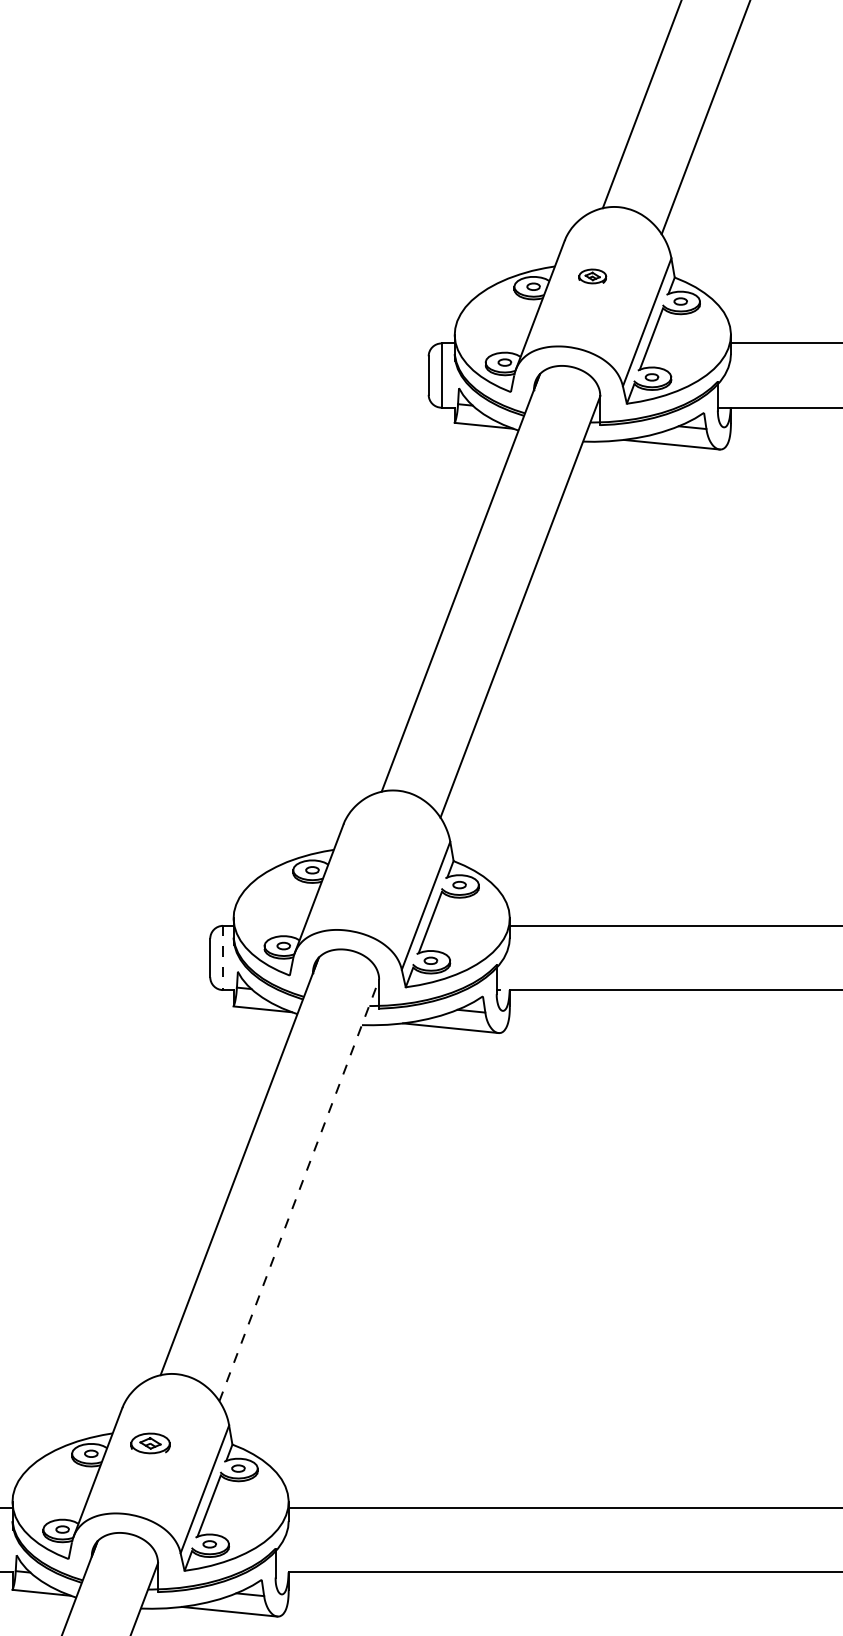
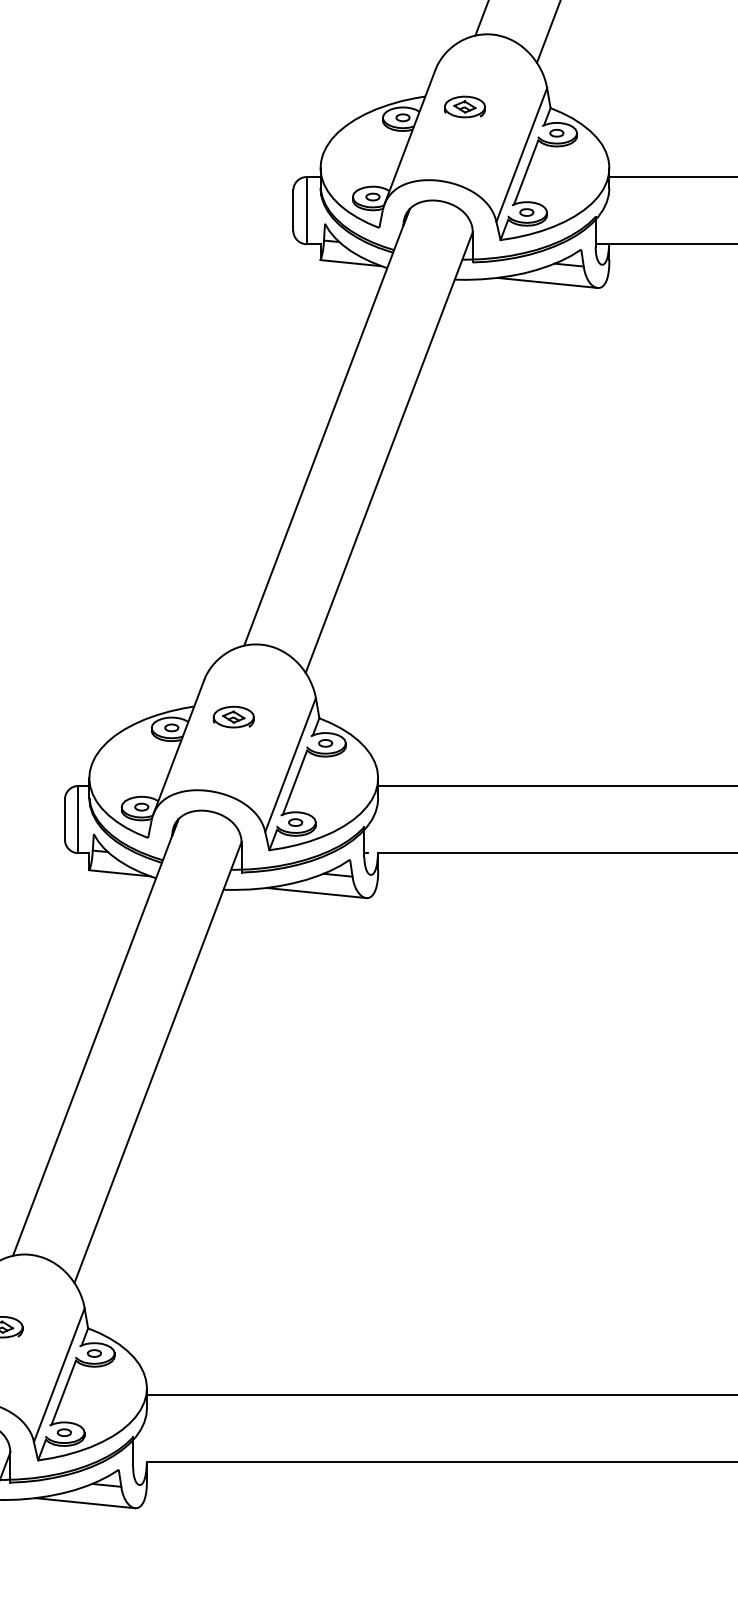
part: (592, 276) -> (464, 107), size x1.43
part: (371, 859) -> (233, 716), added
line: (223, 958) -> (78, 820), dashed -> solid
line: (299, 1190) -> (158, 1062), dashed -> solid

